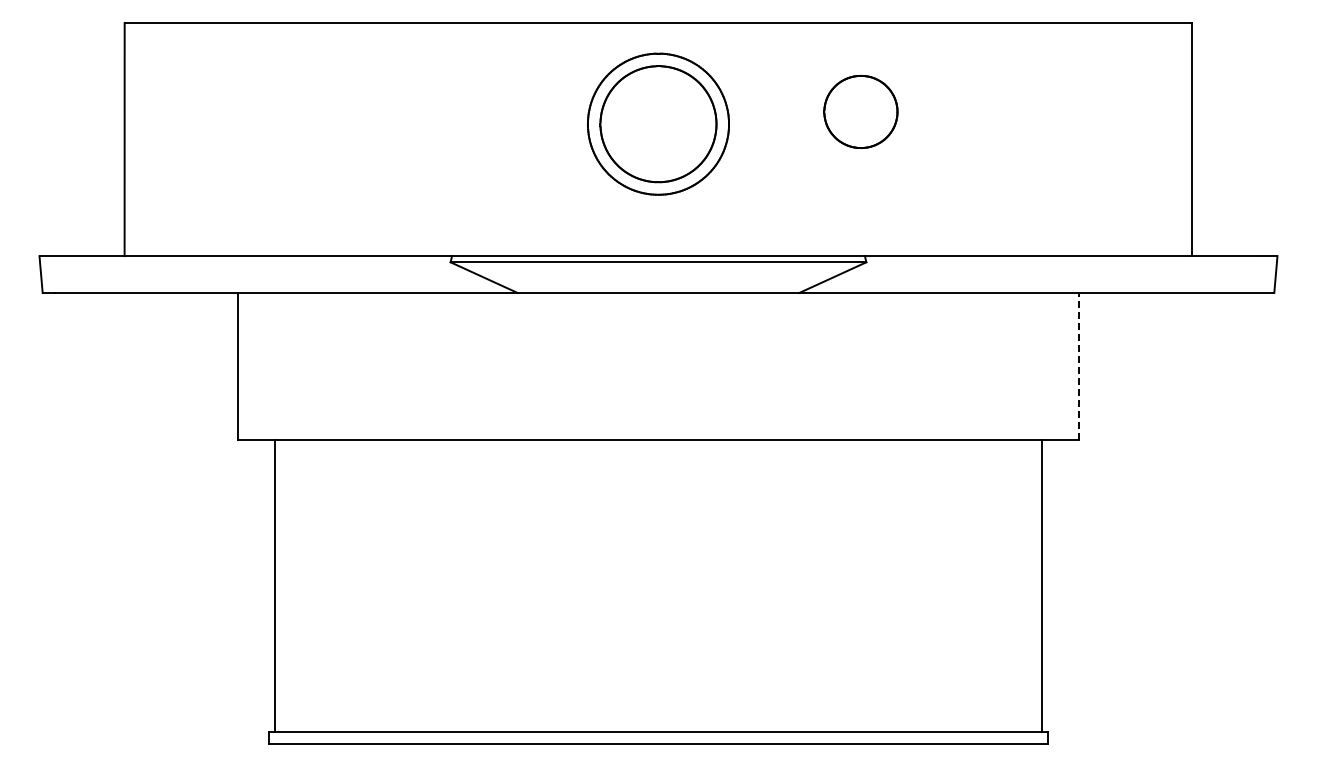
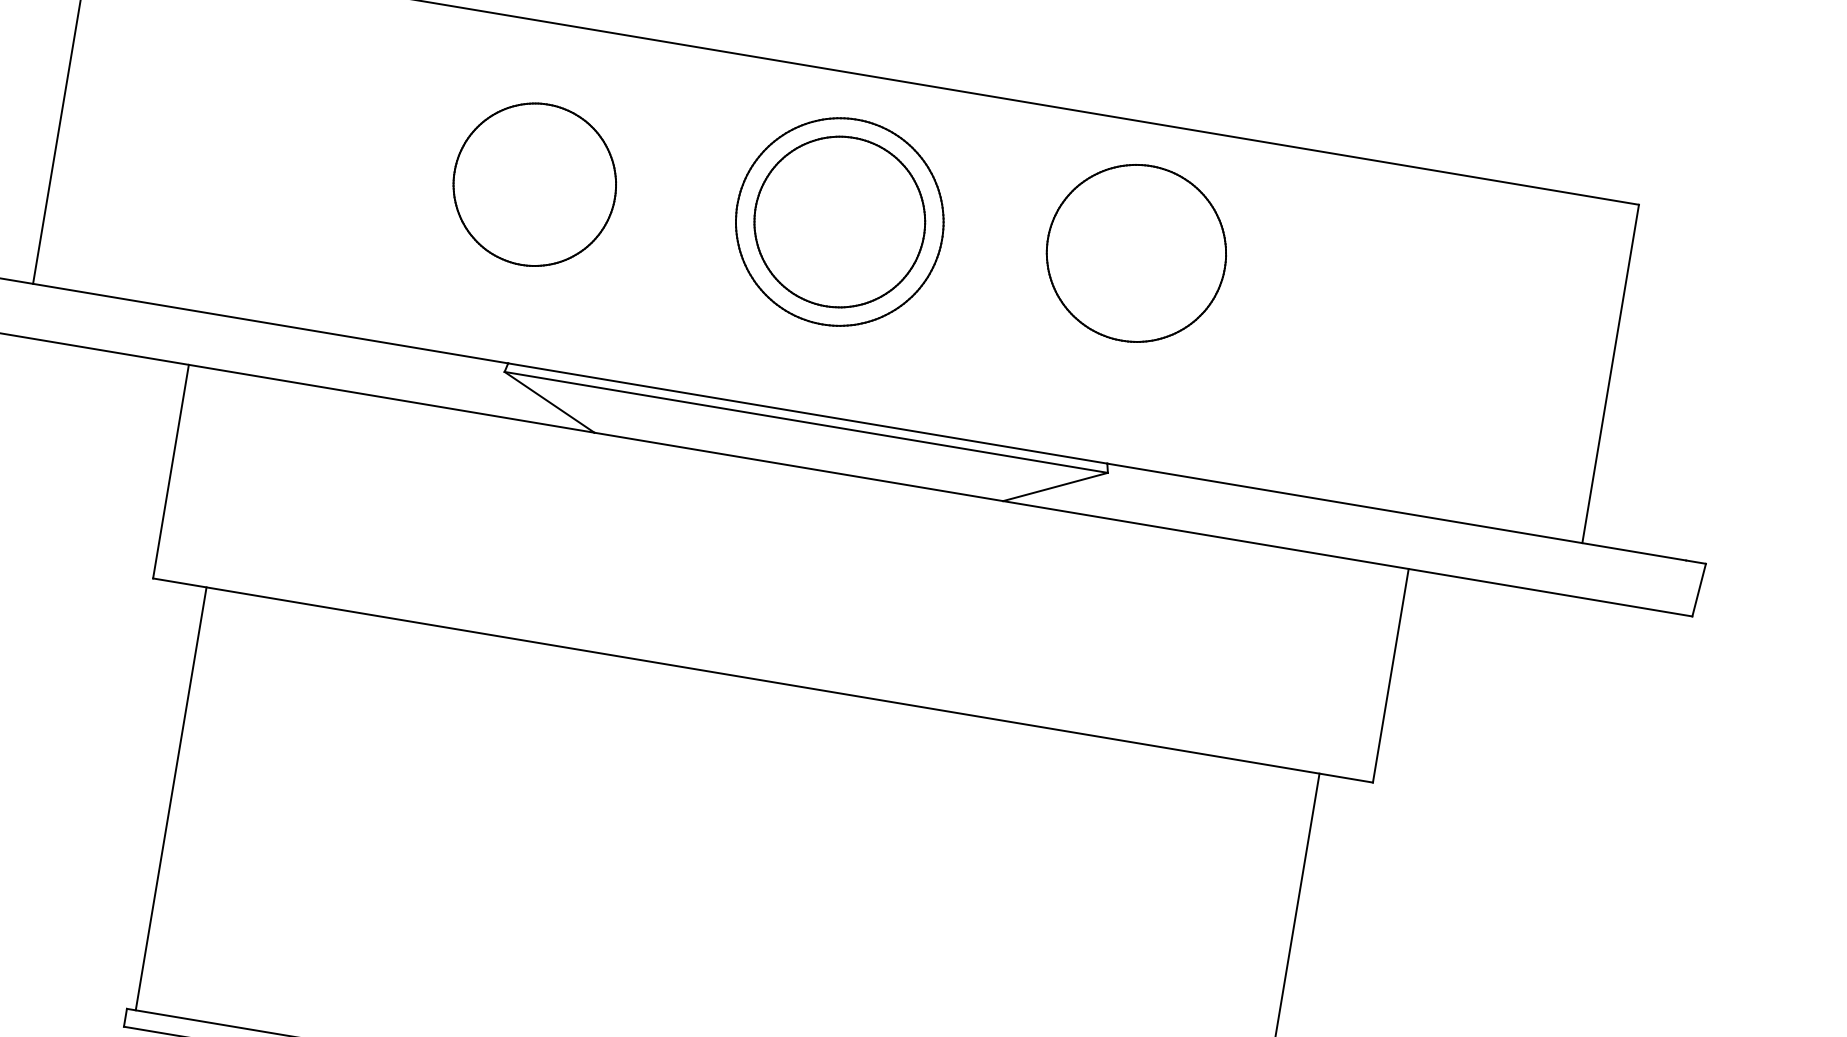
part: (860, 111) -> (1136, 252), size x1.67
part: (449, 133) -> (534, 184), added
line: (1078, 366) -> (1390, 675), dashed -> solid

